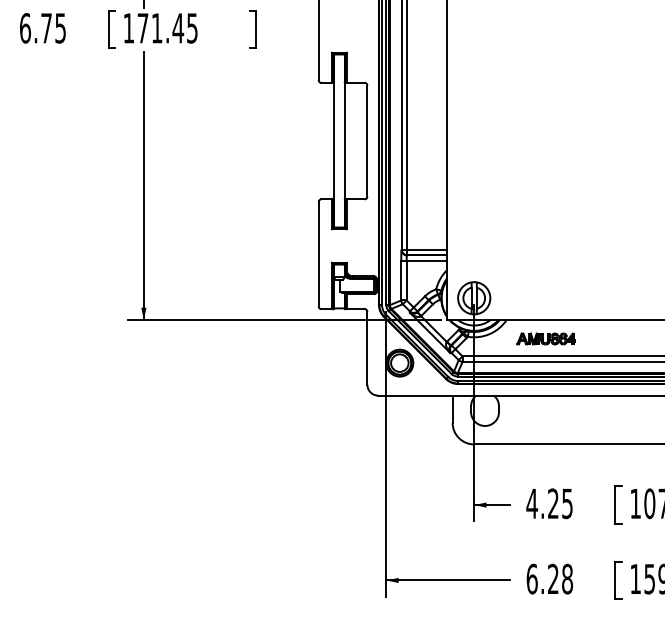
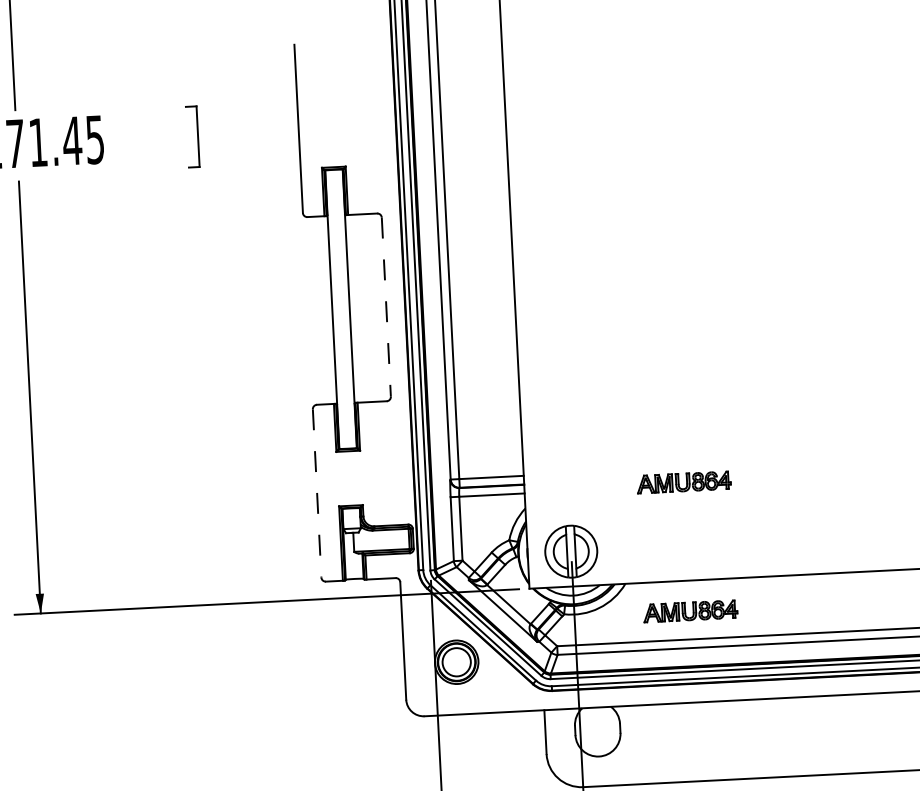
line: (367, 141) -> (386, 307), solid -> dashed
line: (318, 254) -> (316, 493), solid -> dashed
part: (545, 258) -> (682, 481), added

